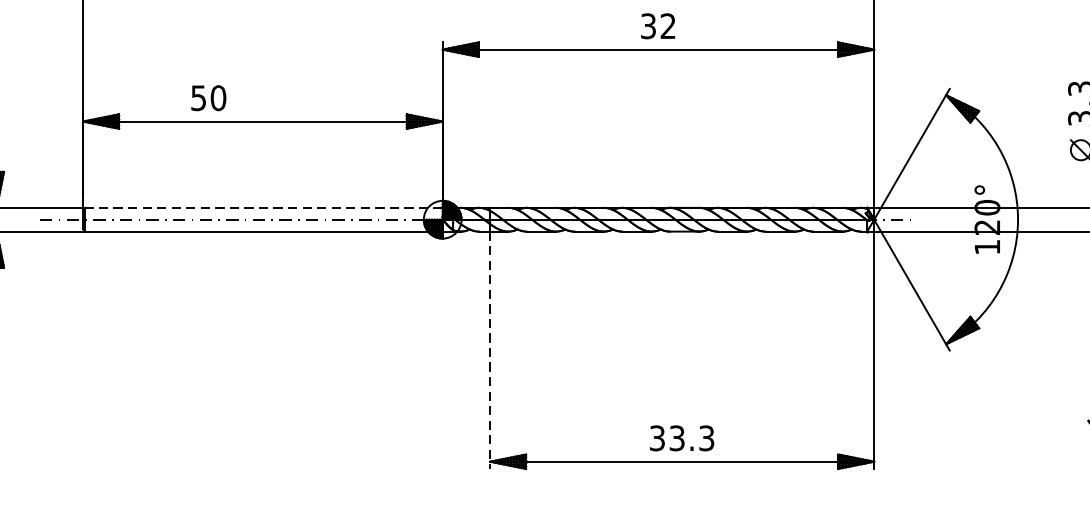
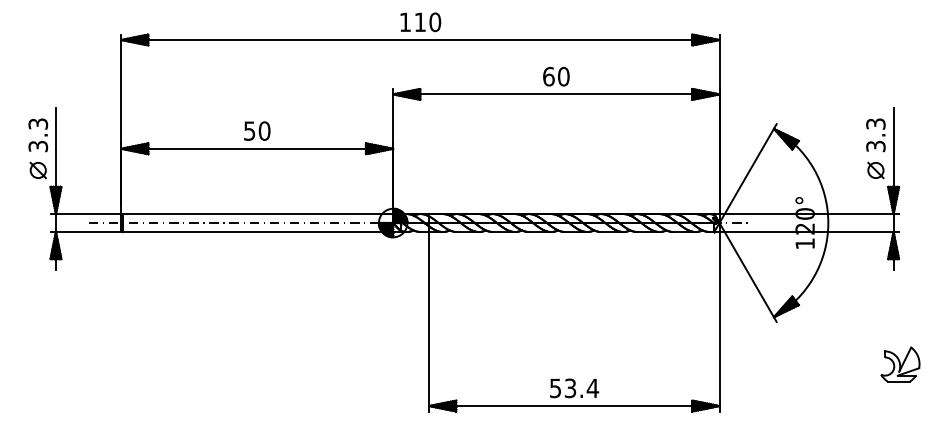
text: (658, 25) -> (556, 76), 32 -> 60
text: (209, 97) -> (257, 130), moved
line: (263, 208) -> (257, 214), dashed -> solid
line: (490, 349) -> (429, 321), dashed -> solid
text: (682, 438) -> (574, 388), 33.3 -> 53.4

